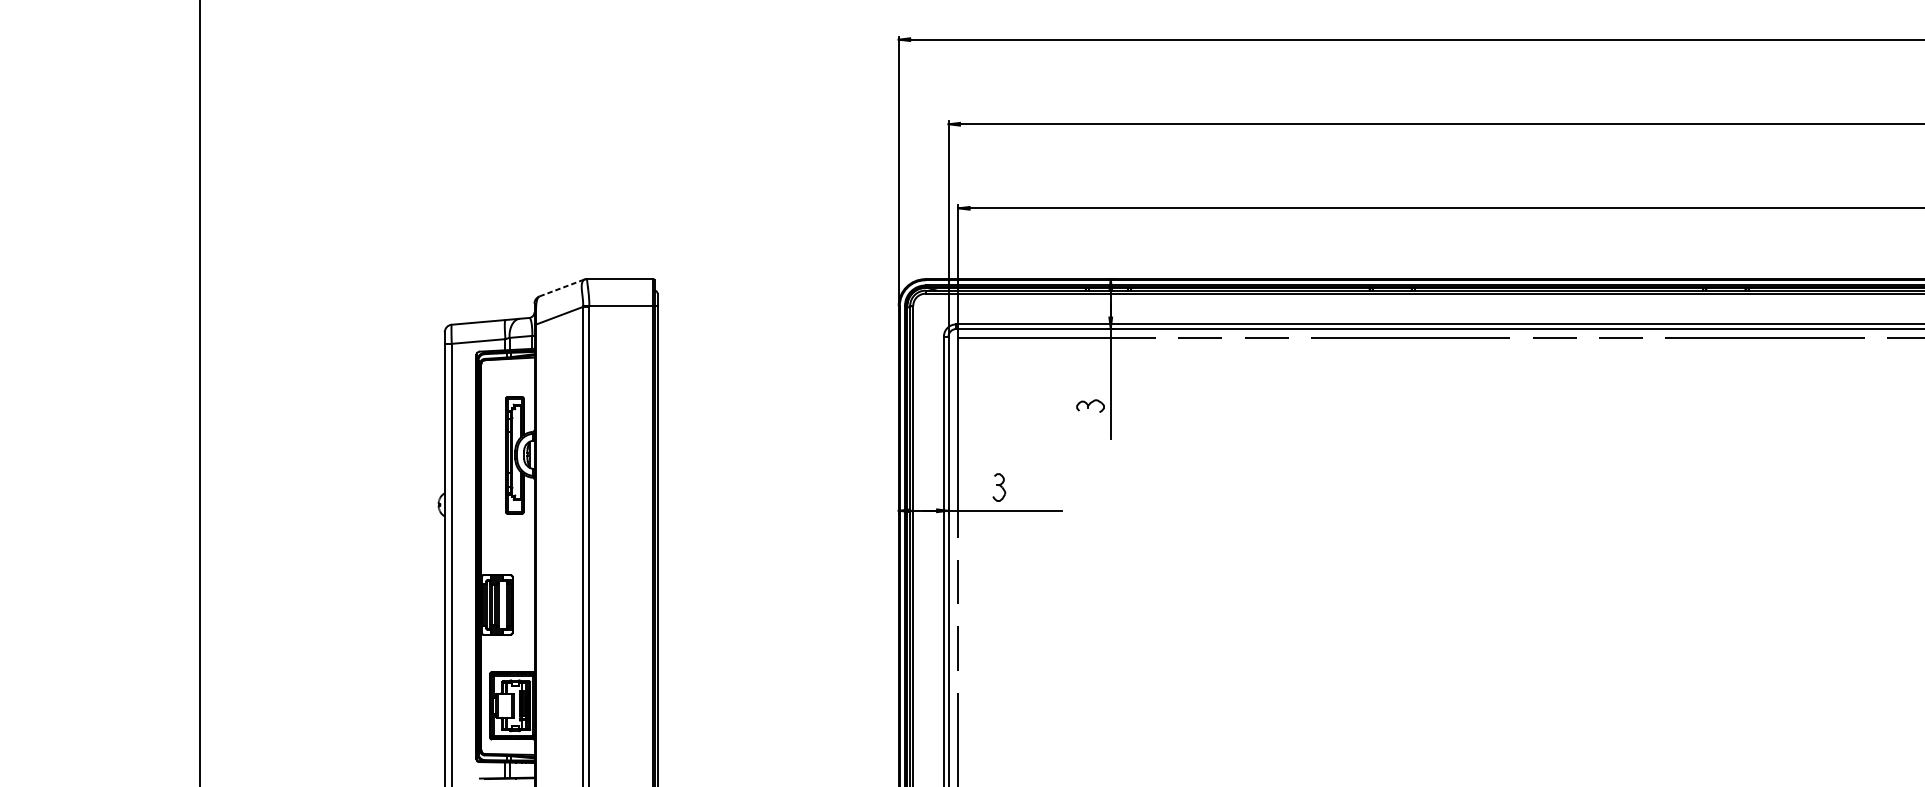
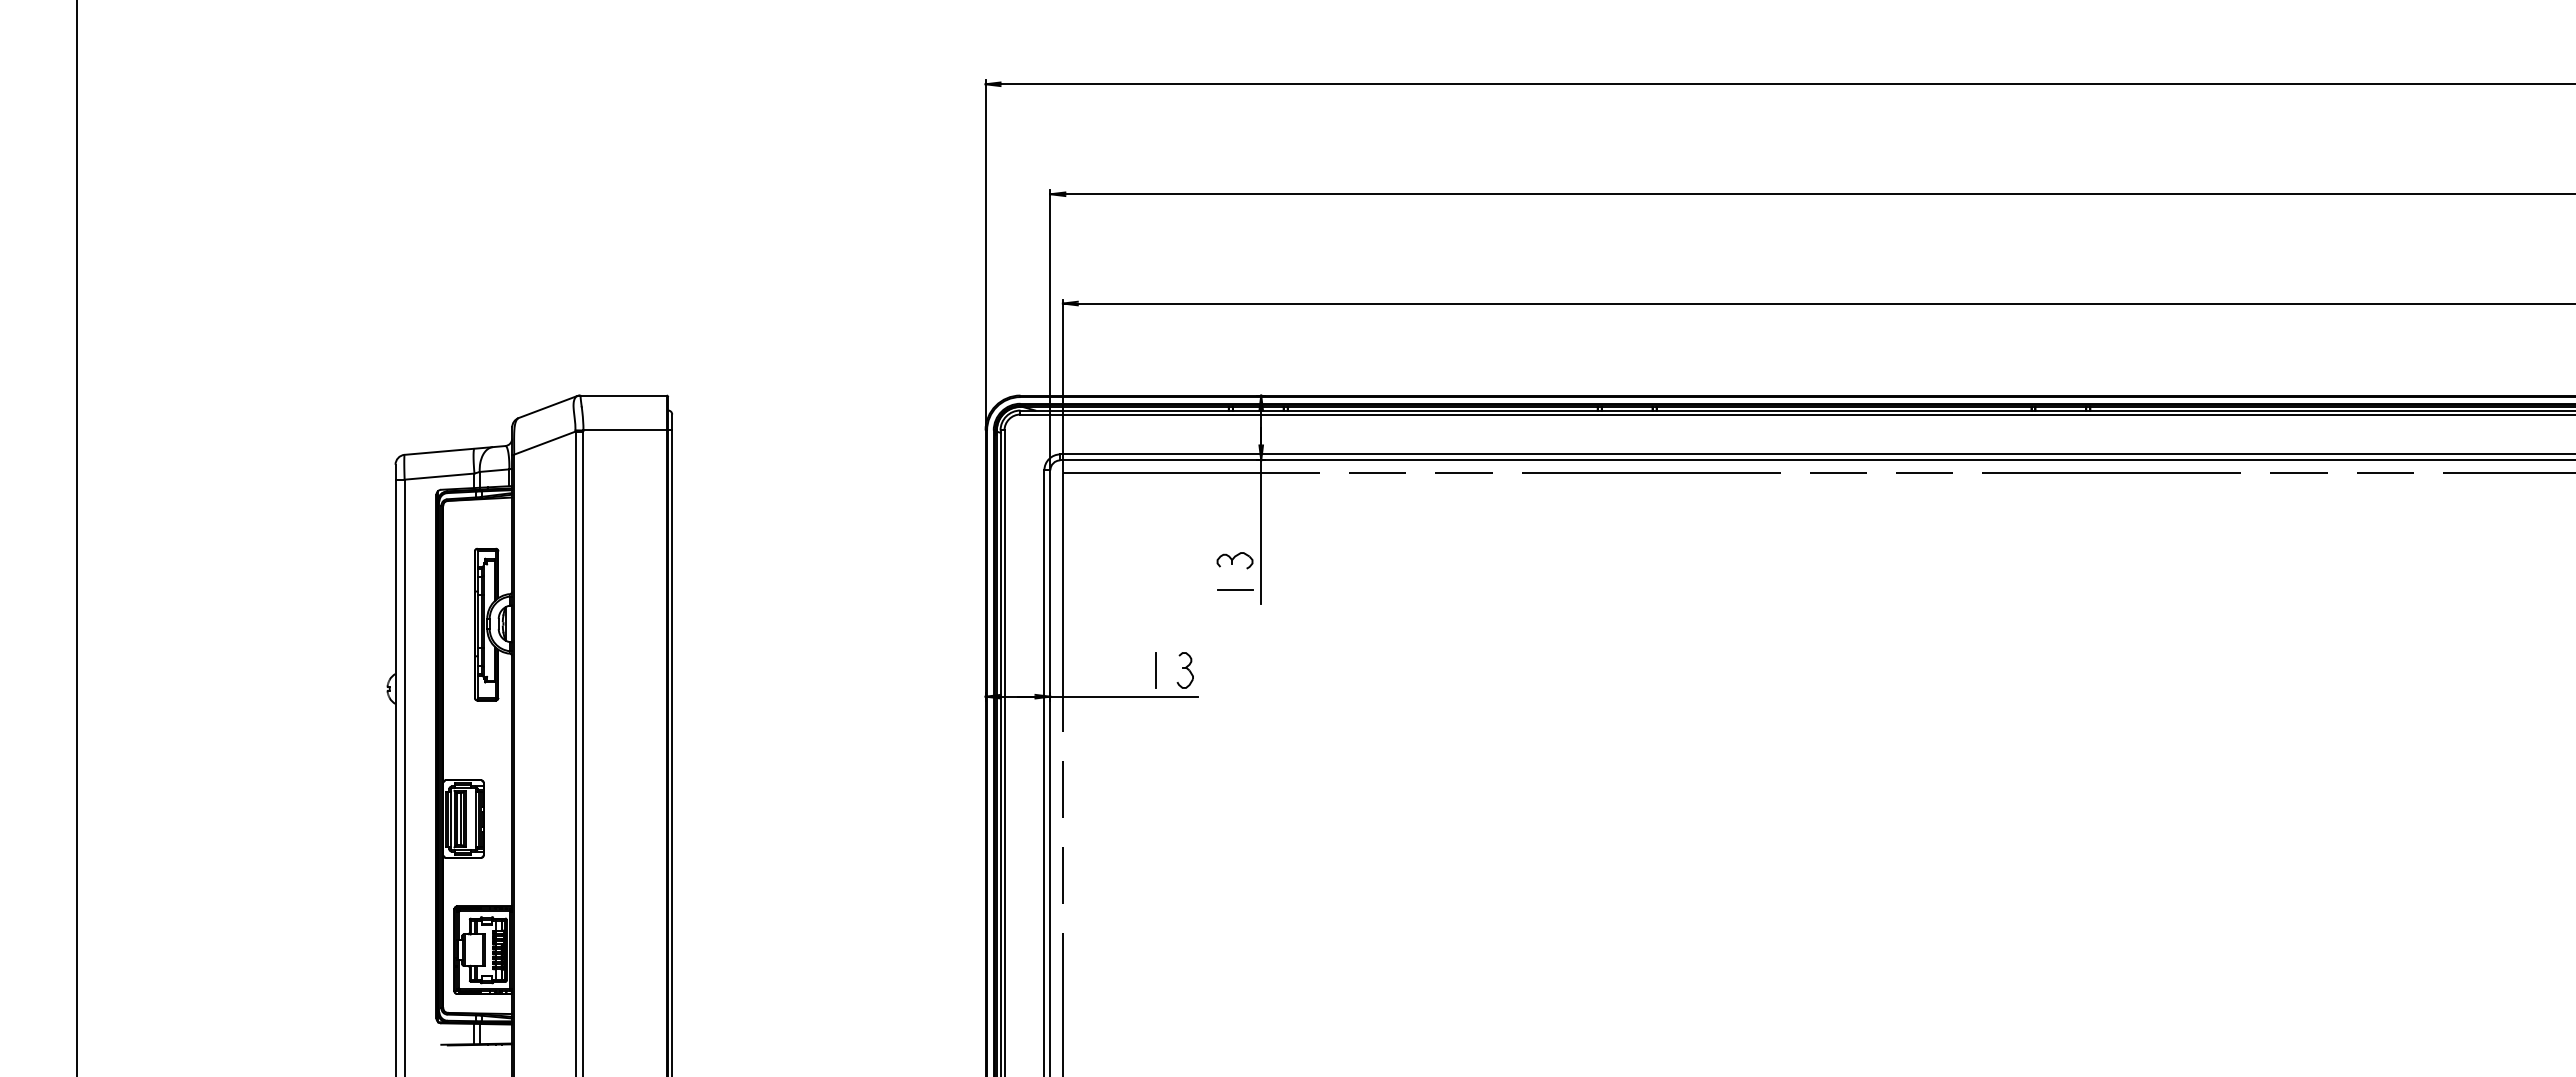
line: (561, 288) -> (547, 407), dashed -> solid
line: (1090, 428) -> (1234, 589), added
part: (998, 487) -> (1184, 670), moved
line: (1029, 490) -> (1155, 670), added

